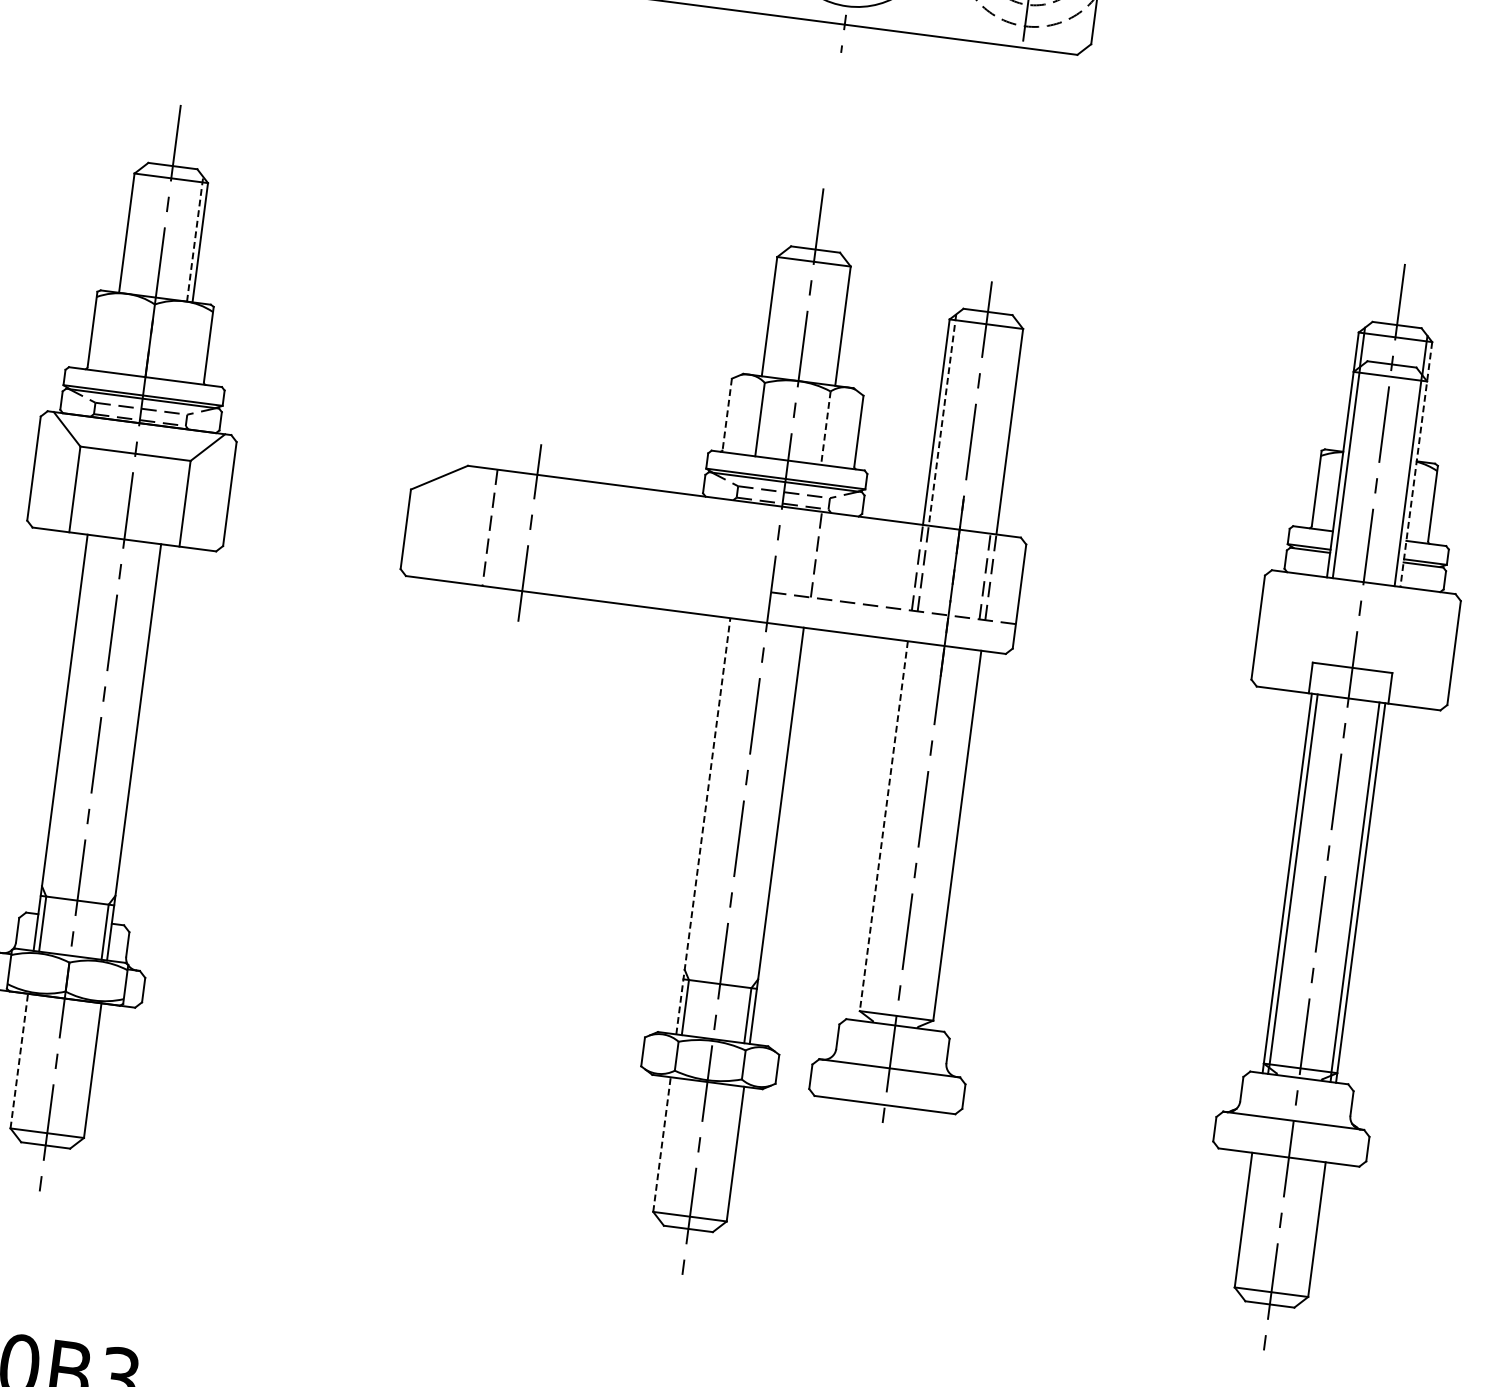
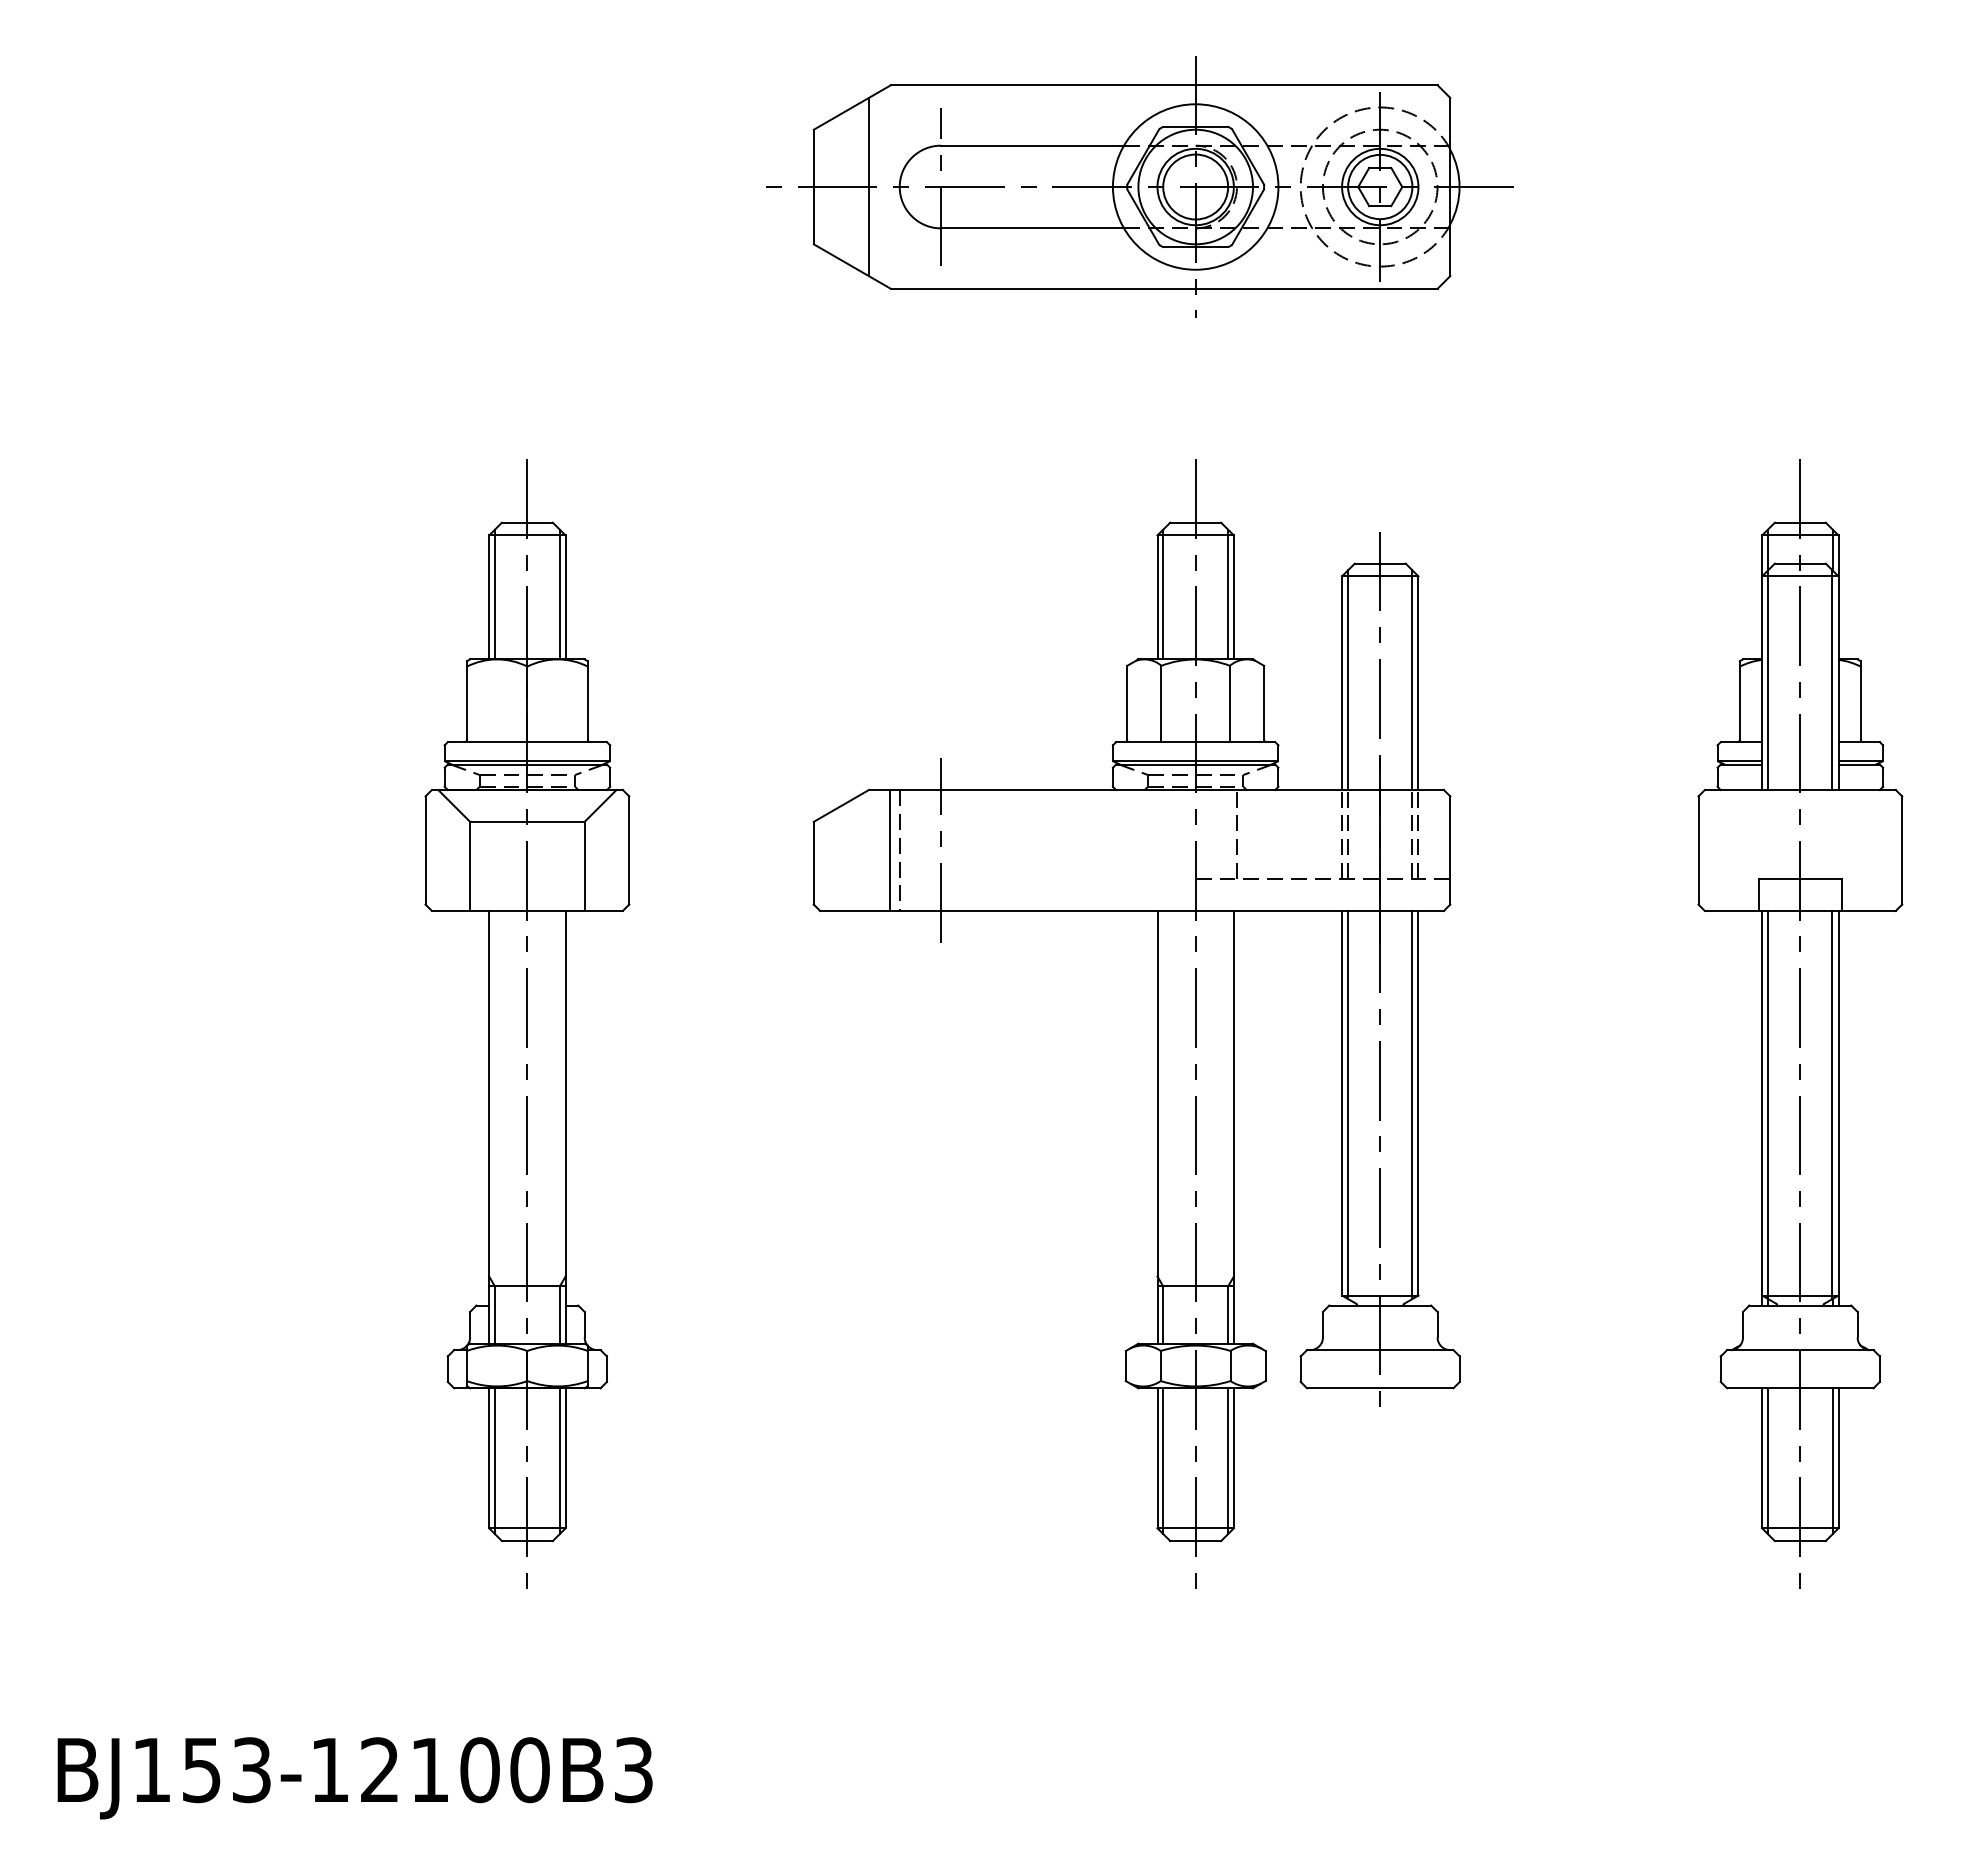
line: (132, 231) -> (494, 594), added
line: (194, 239) -> (559, 594), dashed -> solid
line: (775, 314) -> (1163, 594), added
line: (838, 322) -> (1228, 594), added
line: (727, 413) -> (1127, 702), dashed -> solid
line: (942, 420) -> (1348, 680), dashed -> solid
line: (825, 428) -> (1229, 704), dashed -> solid
line: (1004, 428) -> (1412, 680), added
line: (1416, 465) -> (1838, 663), dashed -> solid
line: (480, 526) -> (889, 850), added
line: (703, 825) -> (1157, 1126), dashed -> solid
line: (884, 826) -> (1342, 1103), dashed -> solid
line: (889, 828) -> (1348, 1104), added
line: (951, 836) -> (1412, 1104), added
line: (19, 1060) -> (489, 1457), dashed -> solid
line: (23, 1064) -> (494, 1461), added
line: (86, 1072) -> (559, 1461), added
line: (662, 1143) -> (1157, 1457), dashed -> solid
line: (667, 1148) -> (1163, 1461), added
line: (729, 1156) -> (1228, 1461), added
line: (1248, 1223) -> (1767, 1461), added
line: (1310, 1231) -> (1832, 1461), added

